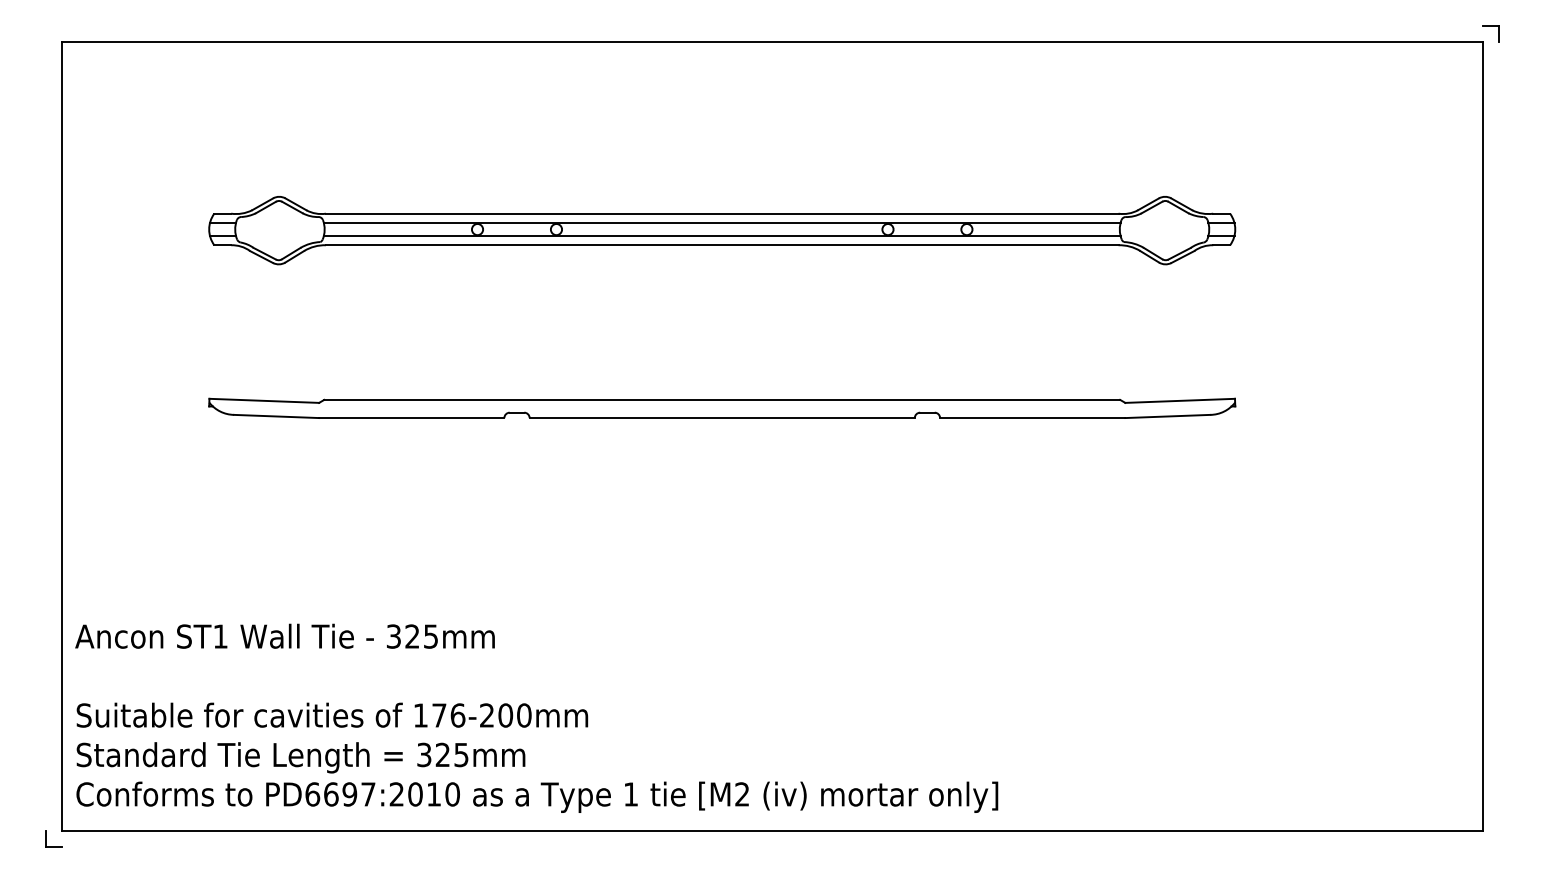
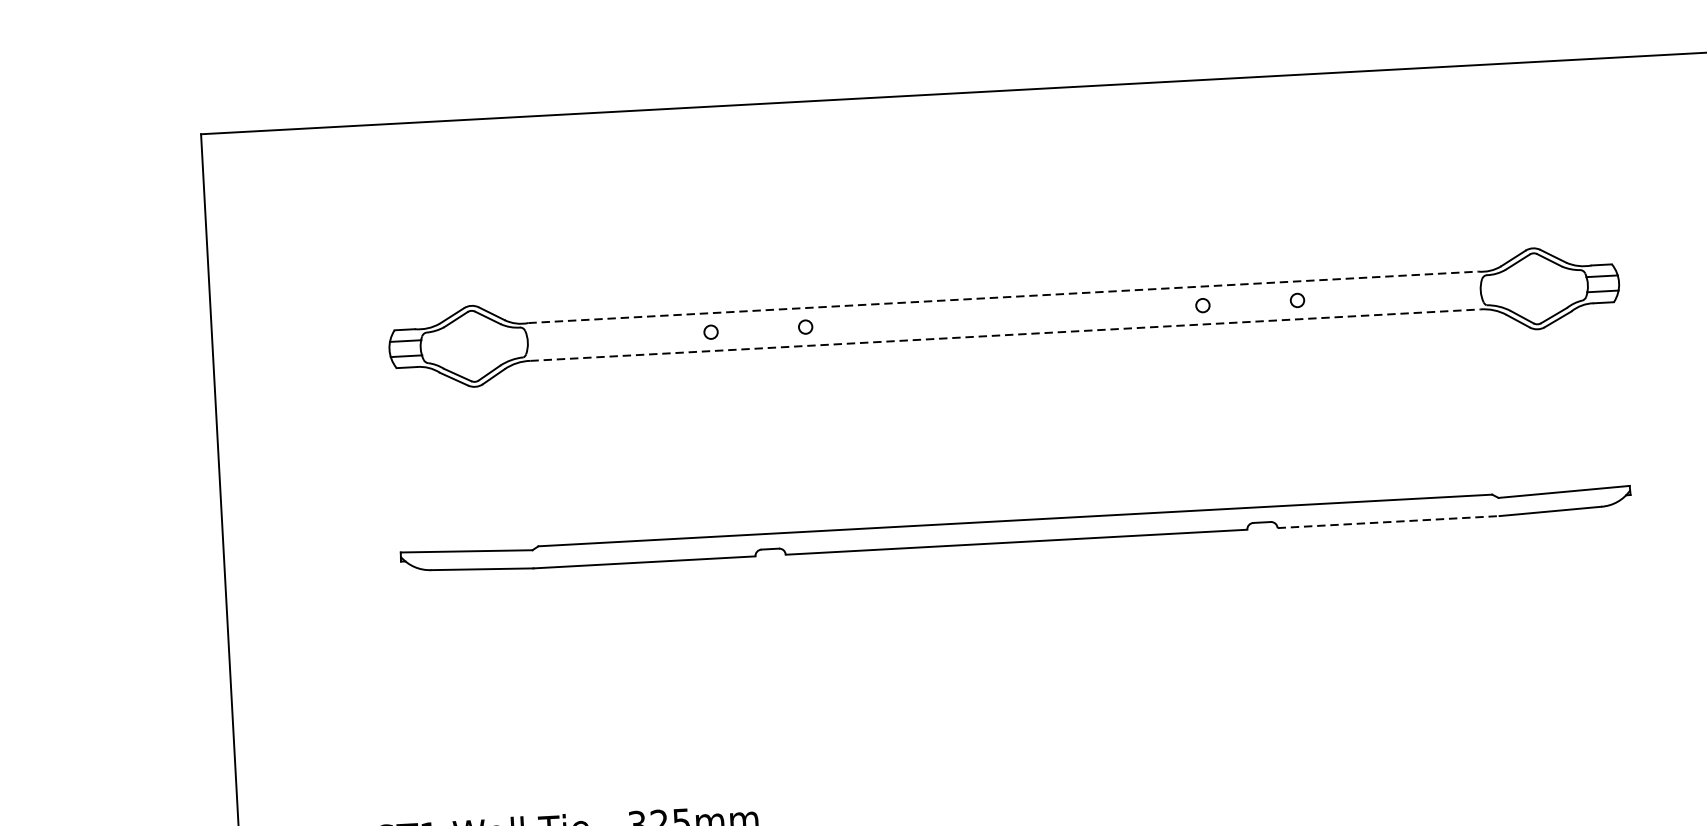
line: (722, 213) -> (1003, 297), solid -> dashed
line: (721, 223) -> (1003, 309), removed
line: (721, 235) -> (1003, 323), removed
line: (722, 245) -> (1005, 335), solid -> dashed
line: (1032, 418) -> (1388, 522), solid -> dashed

